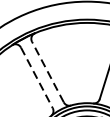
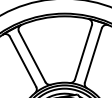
line: (48, 71) -> (32, 56), dashed -> solid
line: (37, 78) -> (23, 62), dashed -> solid

